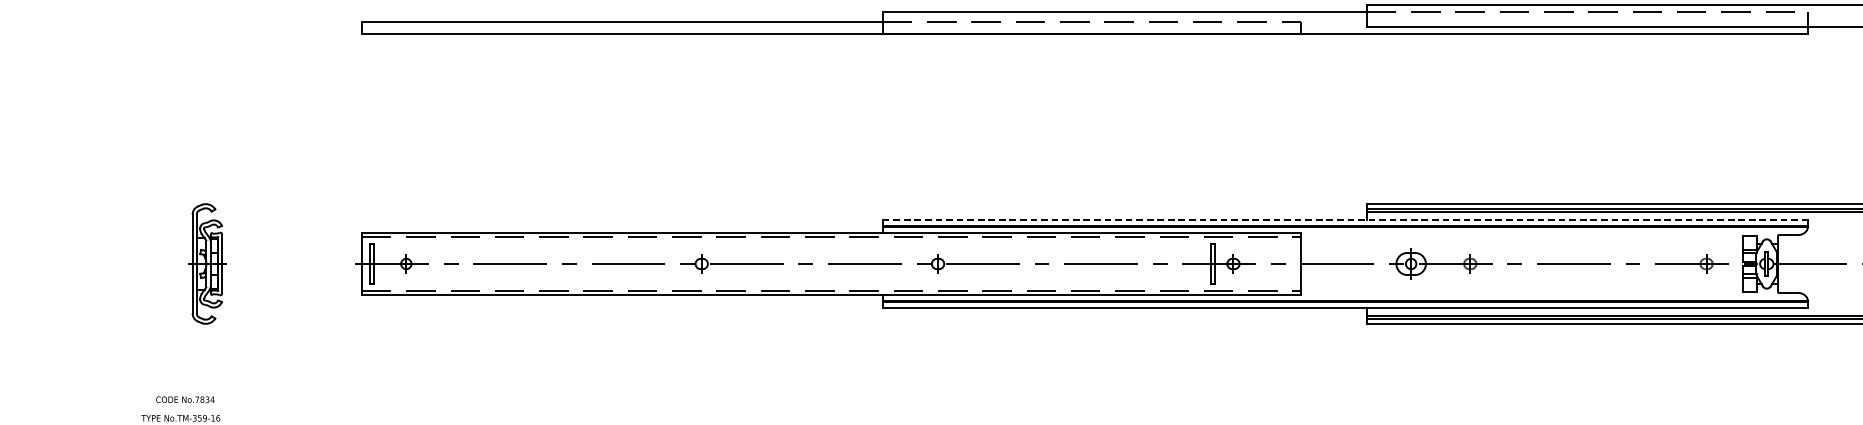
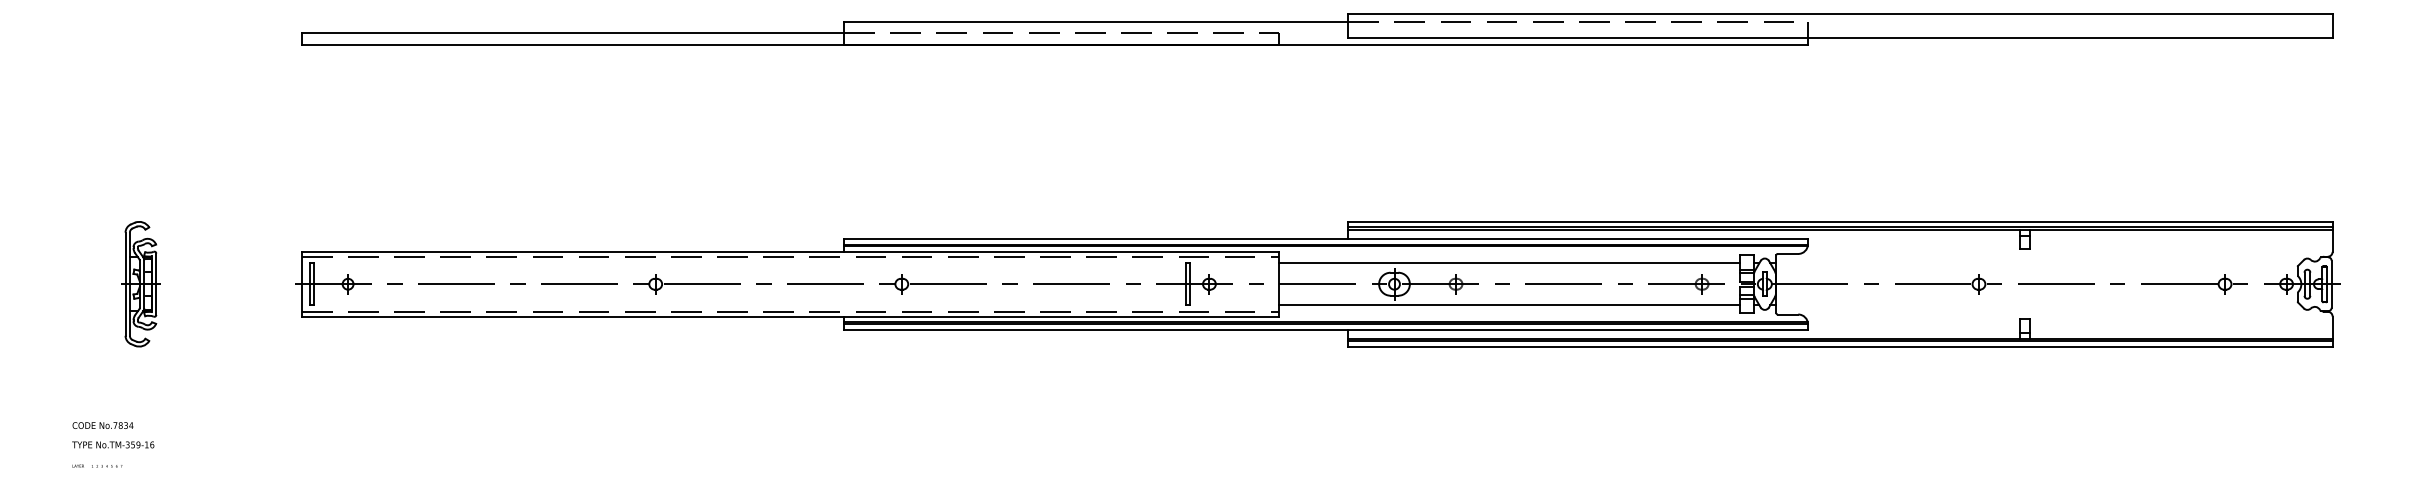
line: (1345, 220) -> (1326, 238), dashed -> solid
line: (1521, 244) -> (1509, 263), added
line: (1521, 284) -> (1509, 305), added
text: (184, 399) -> (102, 425), moved

